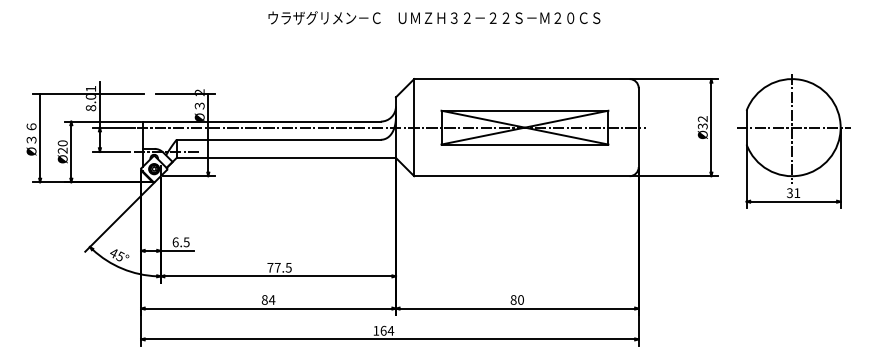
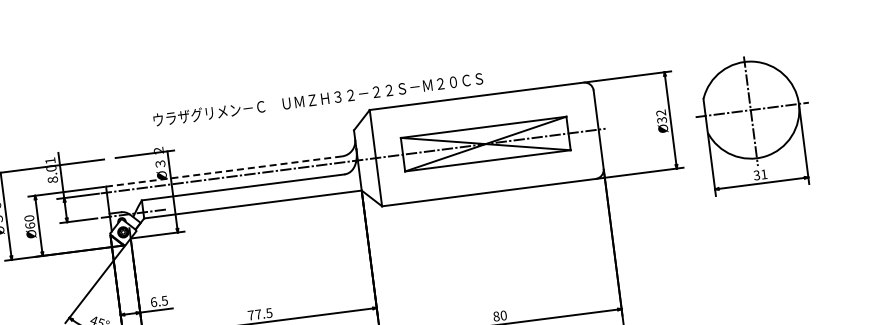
text: (434, 17) -> (318, 98), moved
line: (261, 121) -> (223, 171), solid -> dashed
text: (62, 150) -> (29, 225), Ø20 -> Ø60

